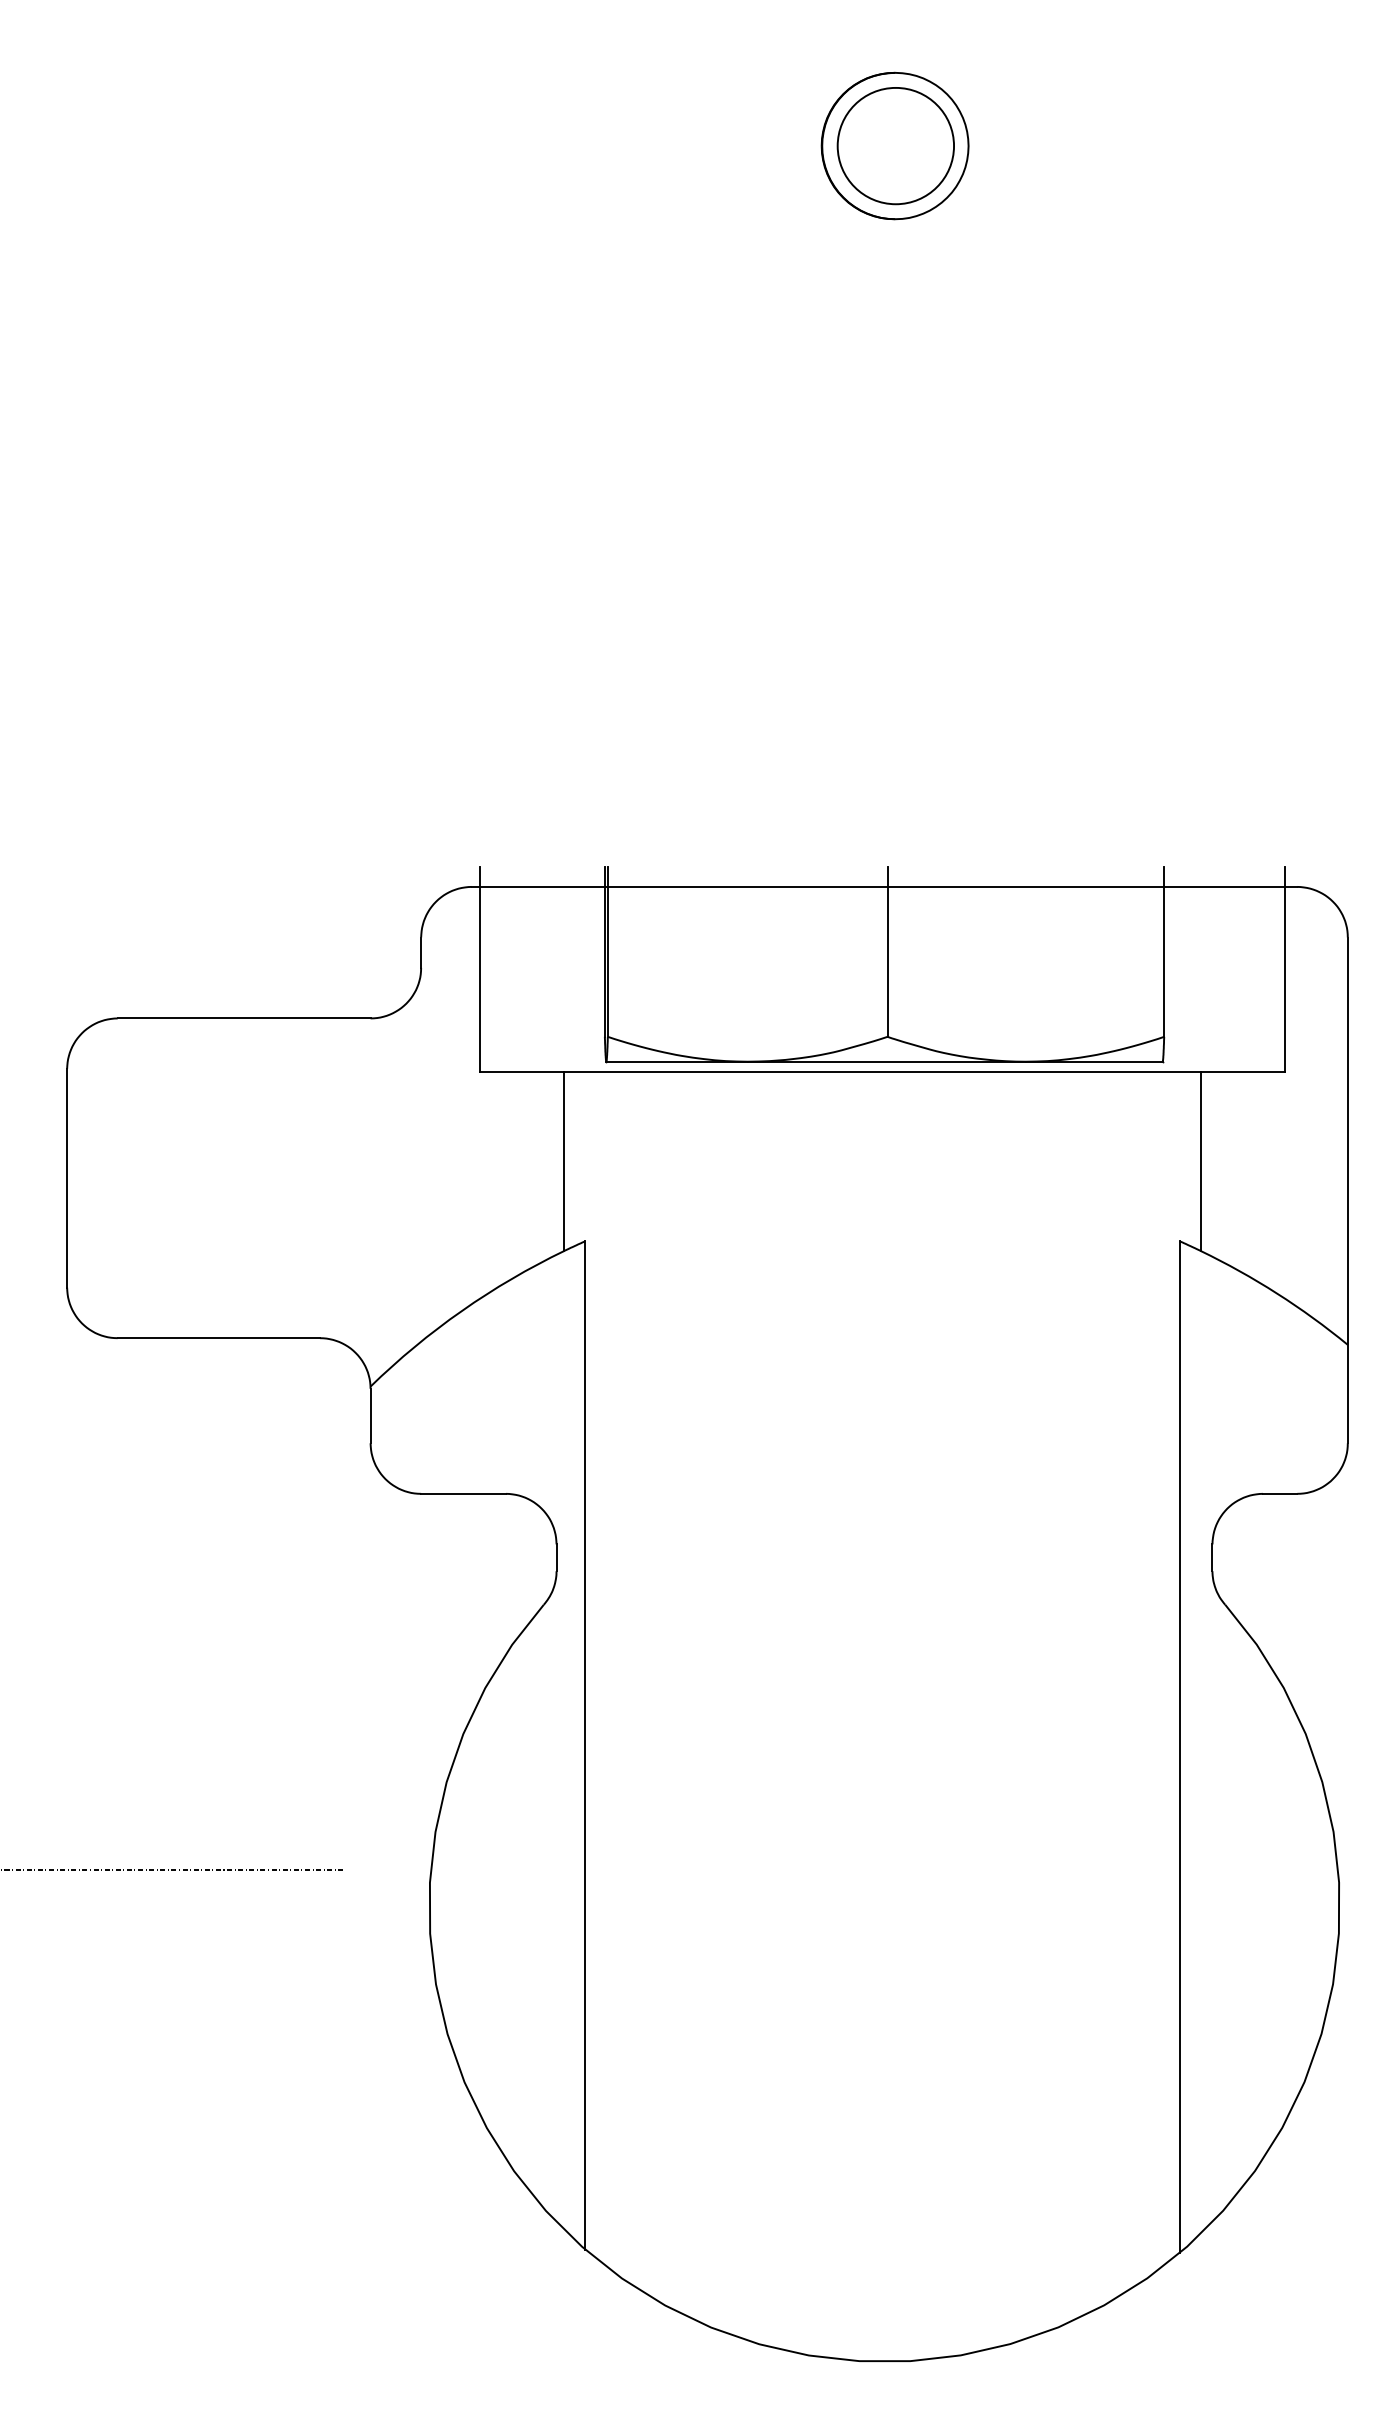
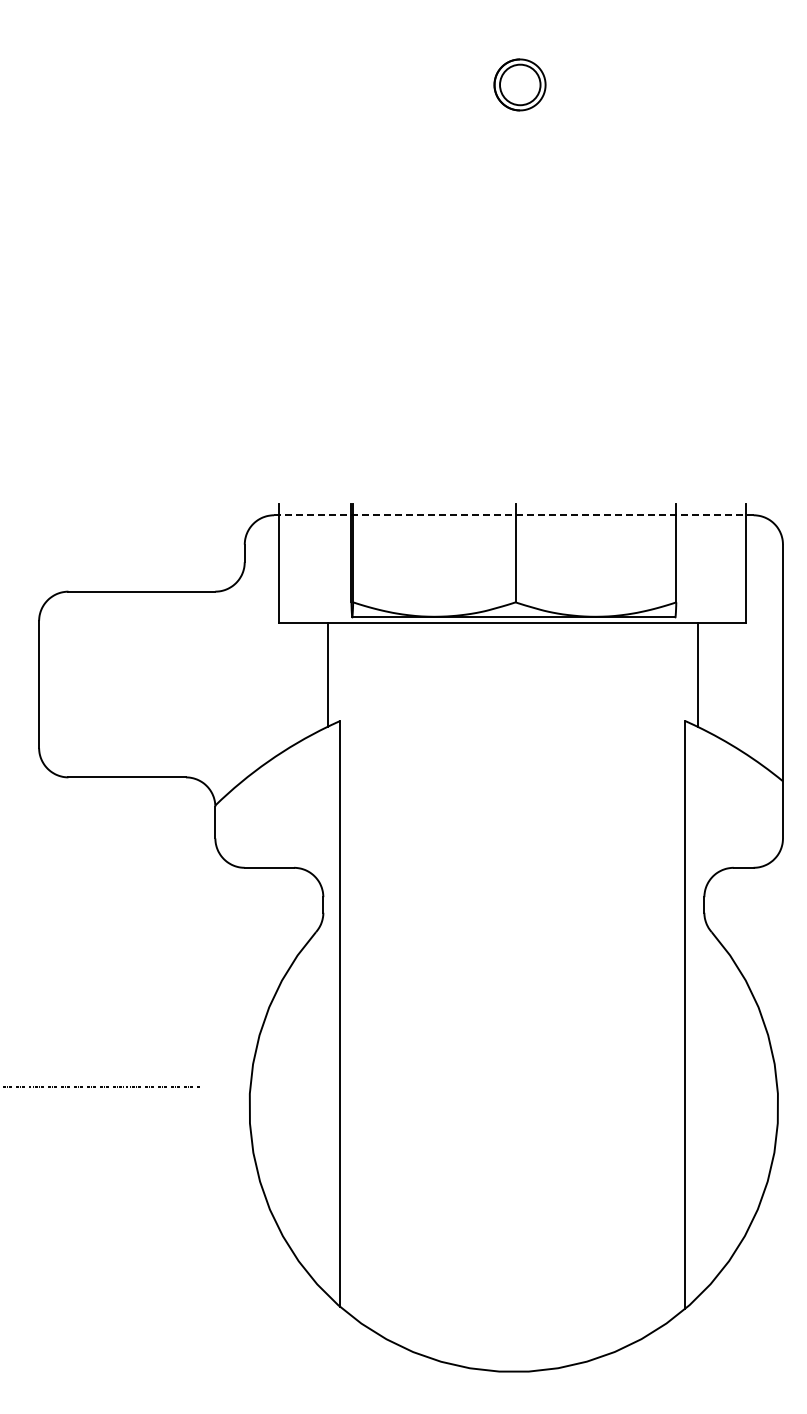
part: (894, 145) -> (519, 84), size x0.6
line: (883, 887) -> (513, 515), solid -> dashed

